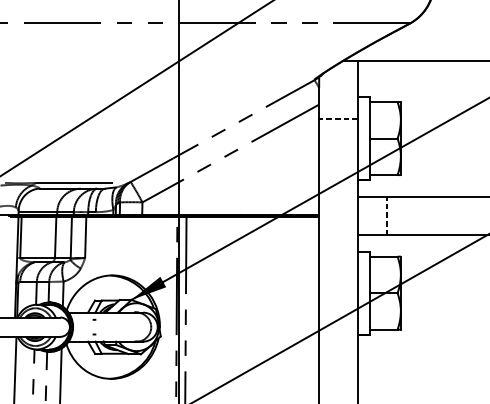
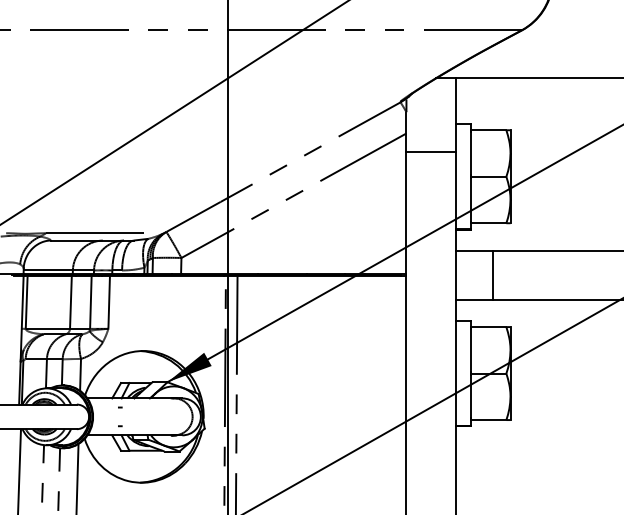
line: (338, 119) -> (431, 152), dashed -> solid
line: (386, 216) -> (492, 275), dashed -> solid

